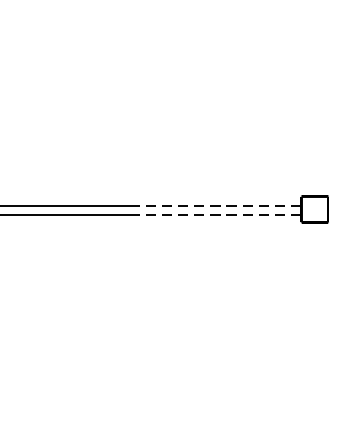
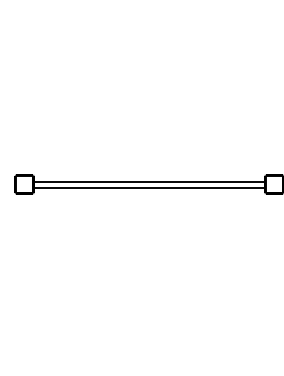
line: (216, 206) -> (207, 182), dashed -> solid
line: (216, 215) -> (207, 188), dashed -> solid

